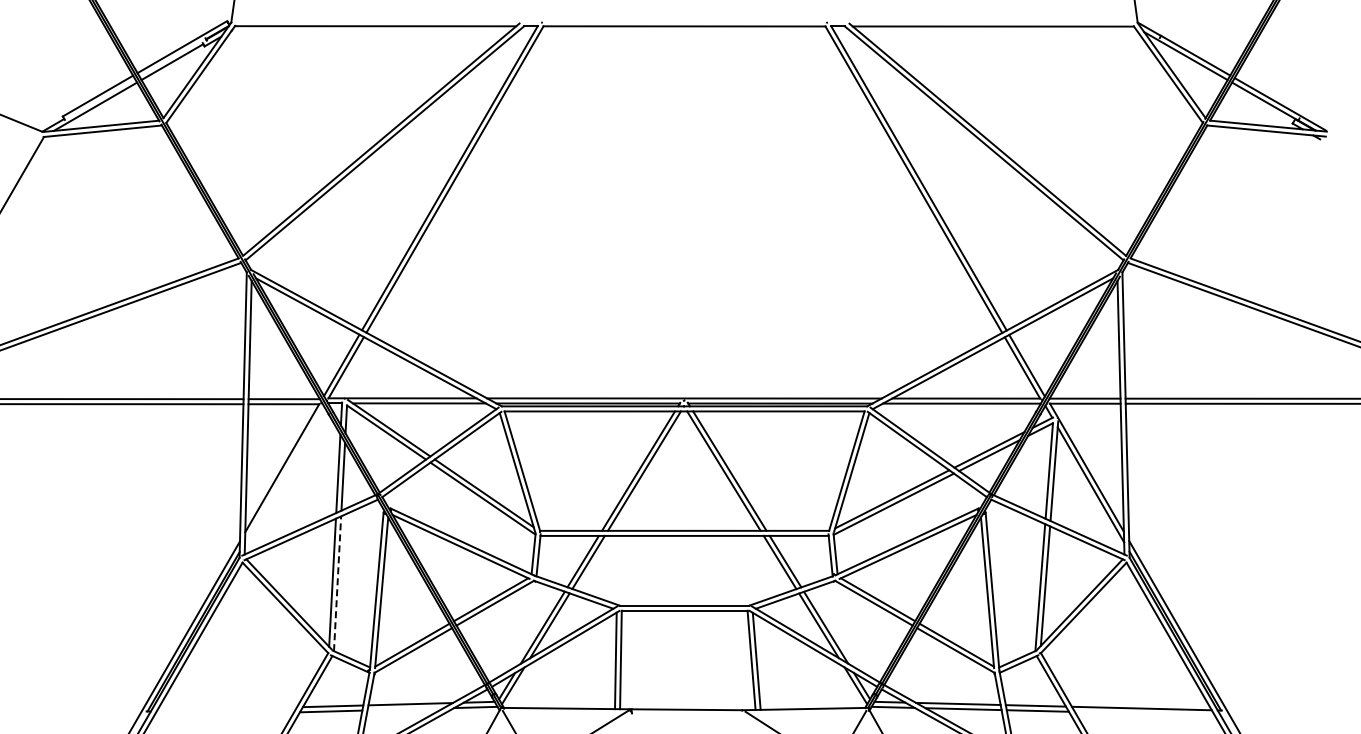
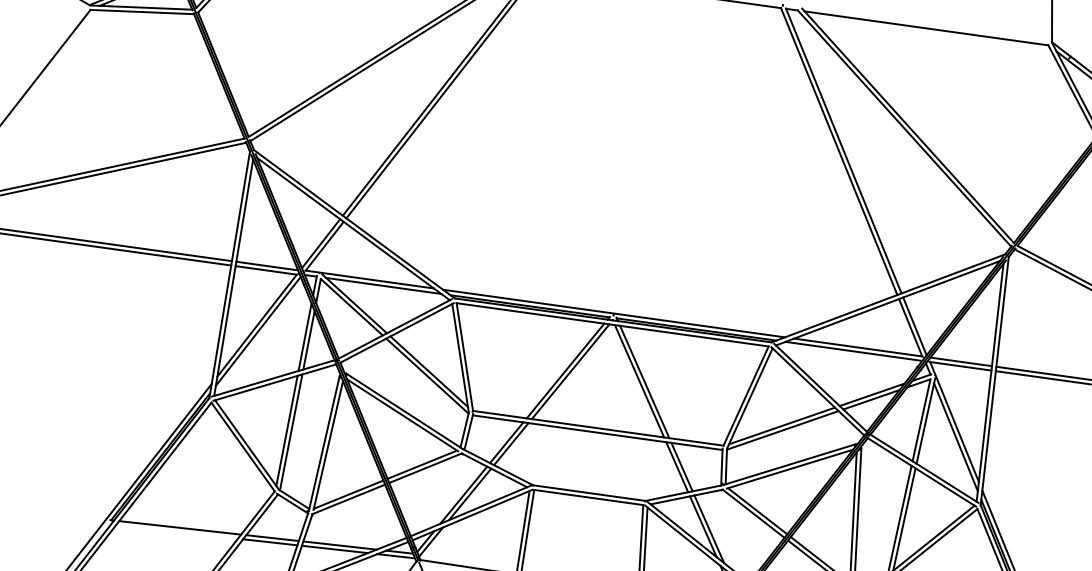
line: (284, 474) -> (258, 331), added
line: (337, 583) -> (291, 432), dashed -> solid
line: (226, 709) -> (179, 528), added
line: (405, 709) -> (334, 549), added

